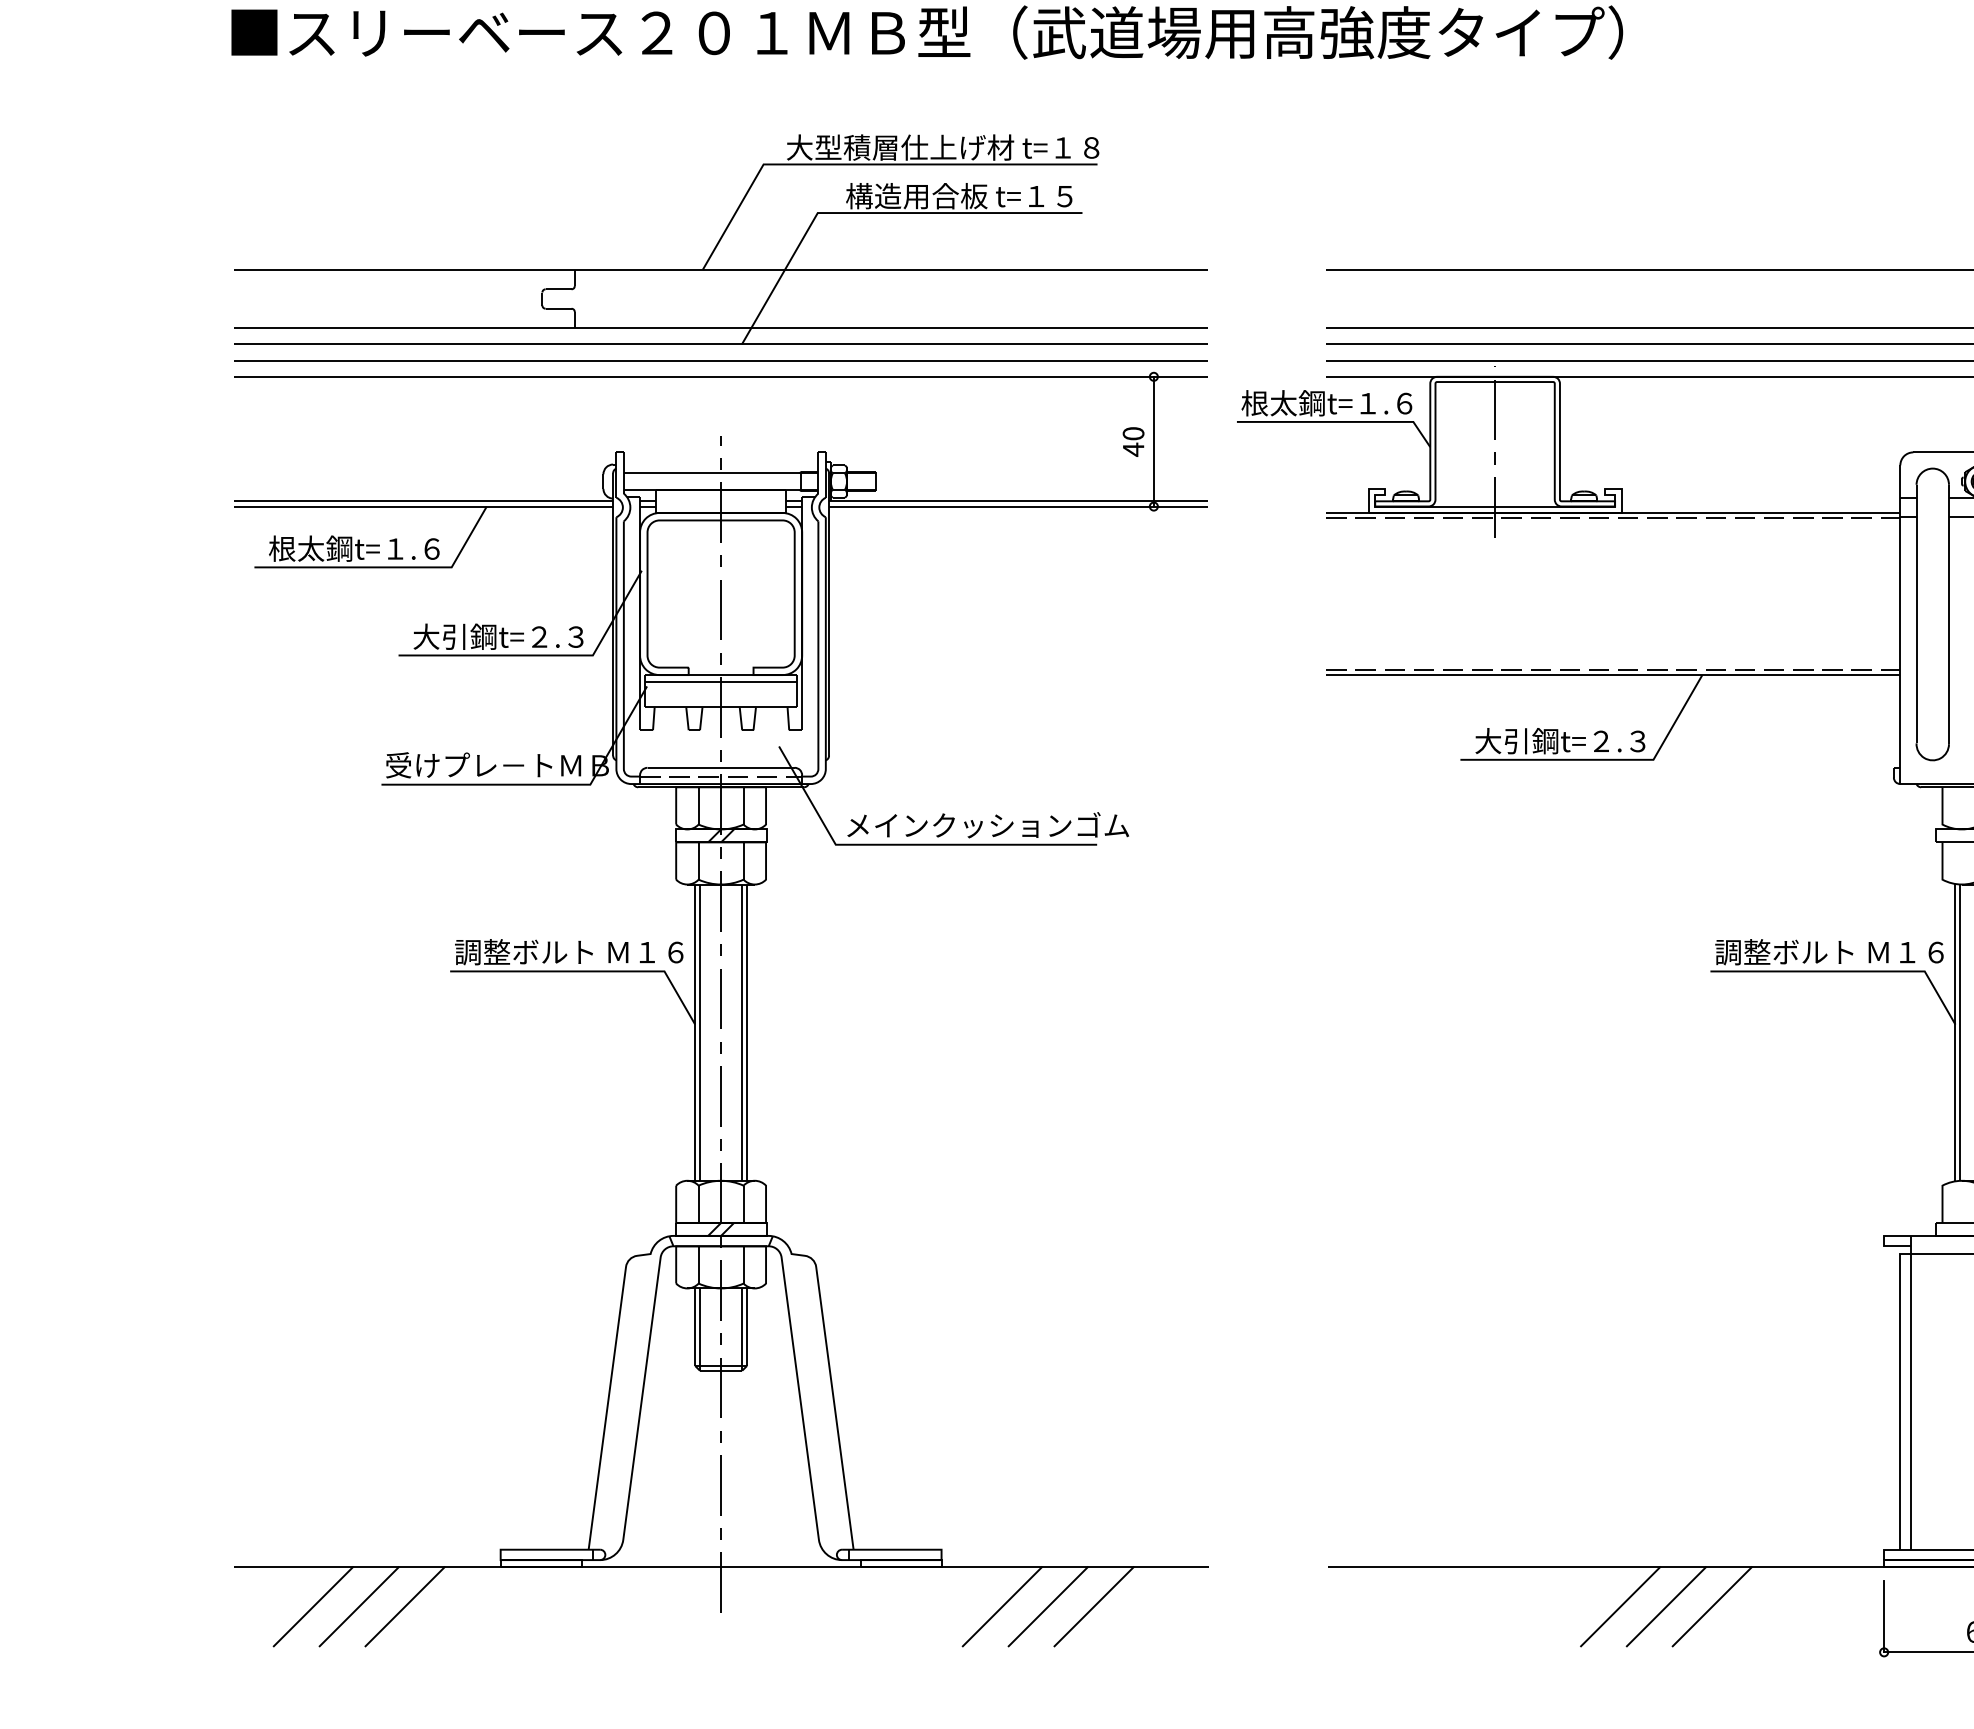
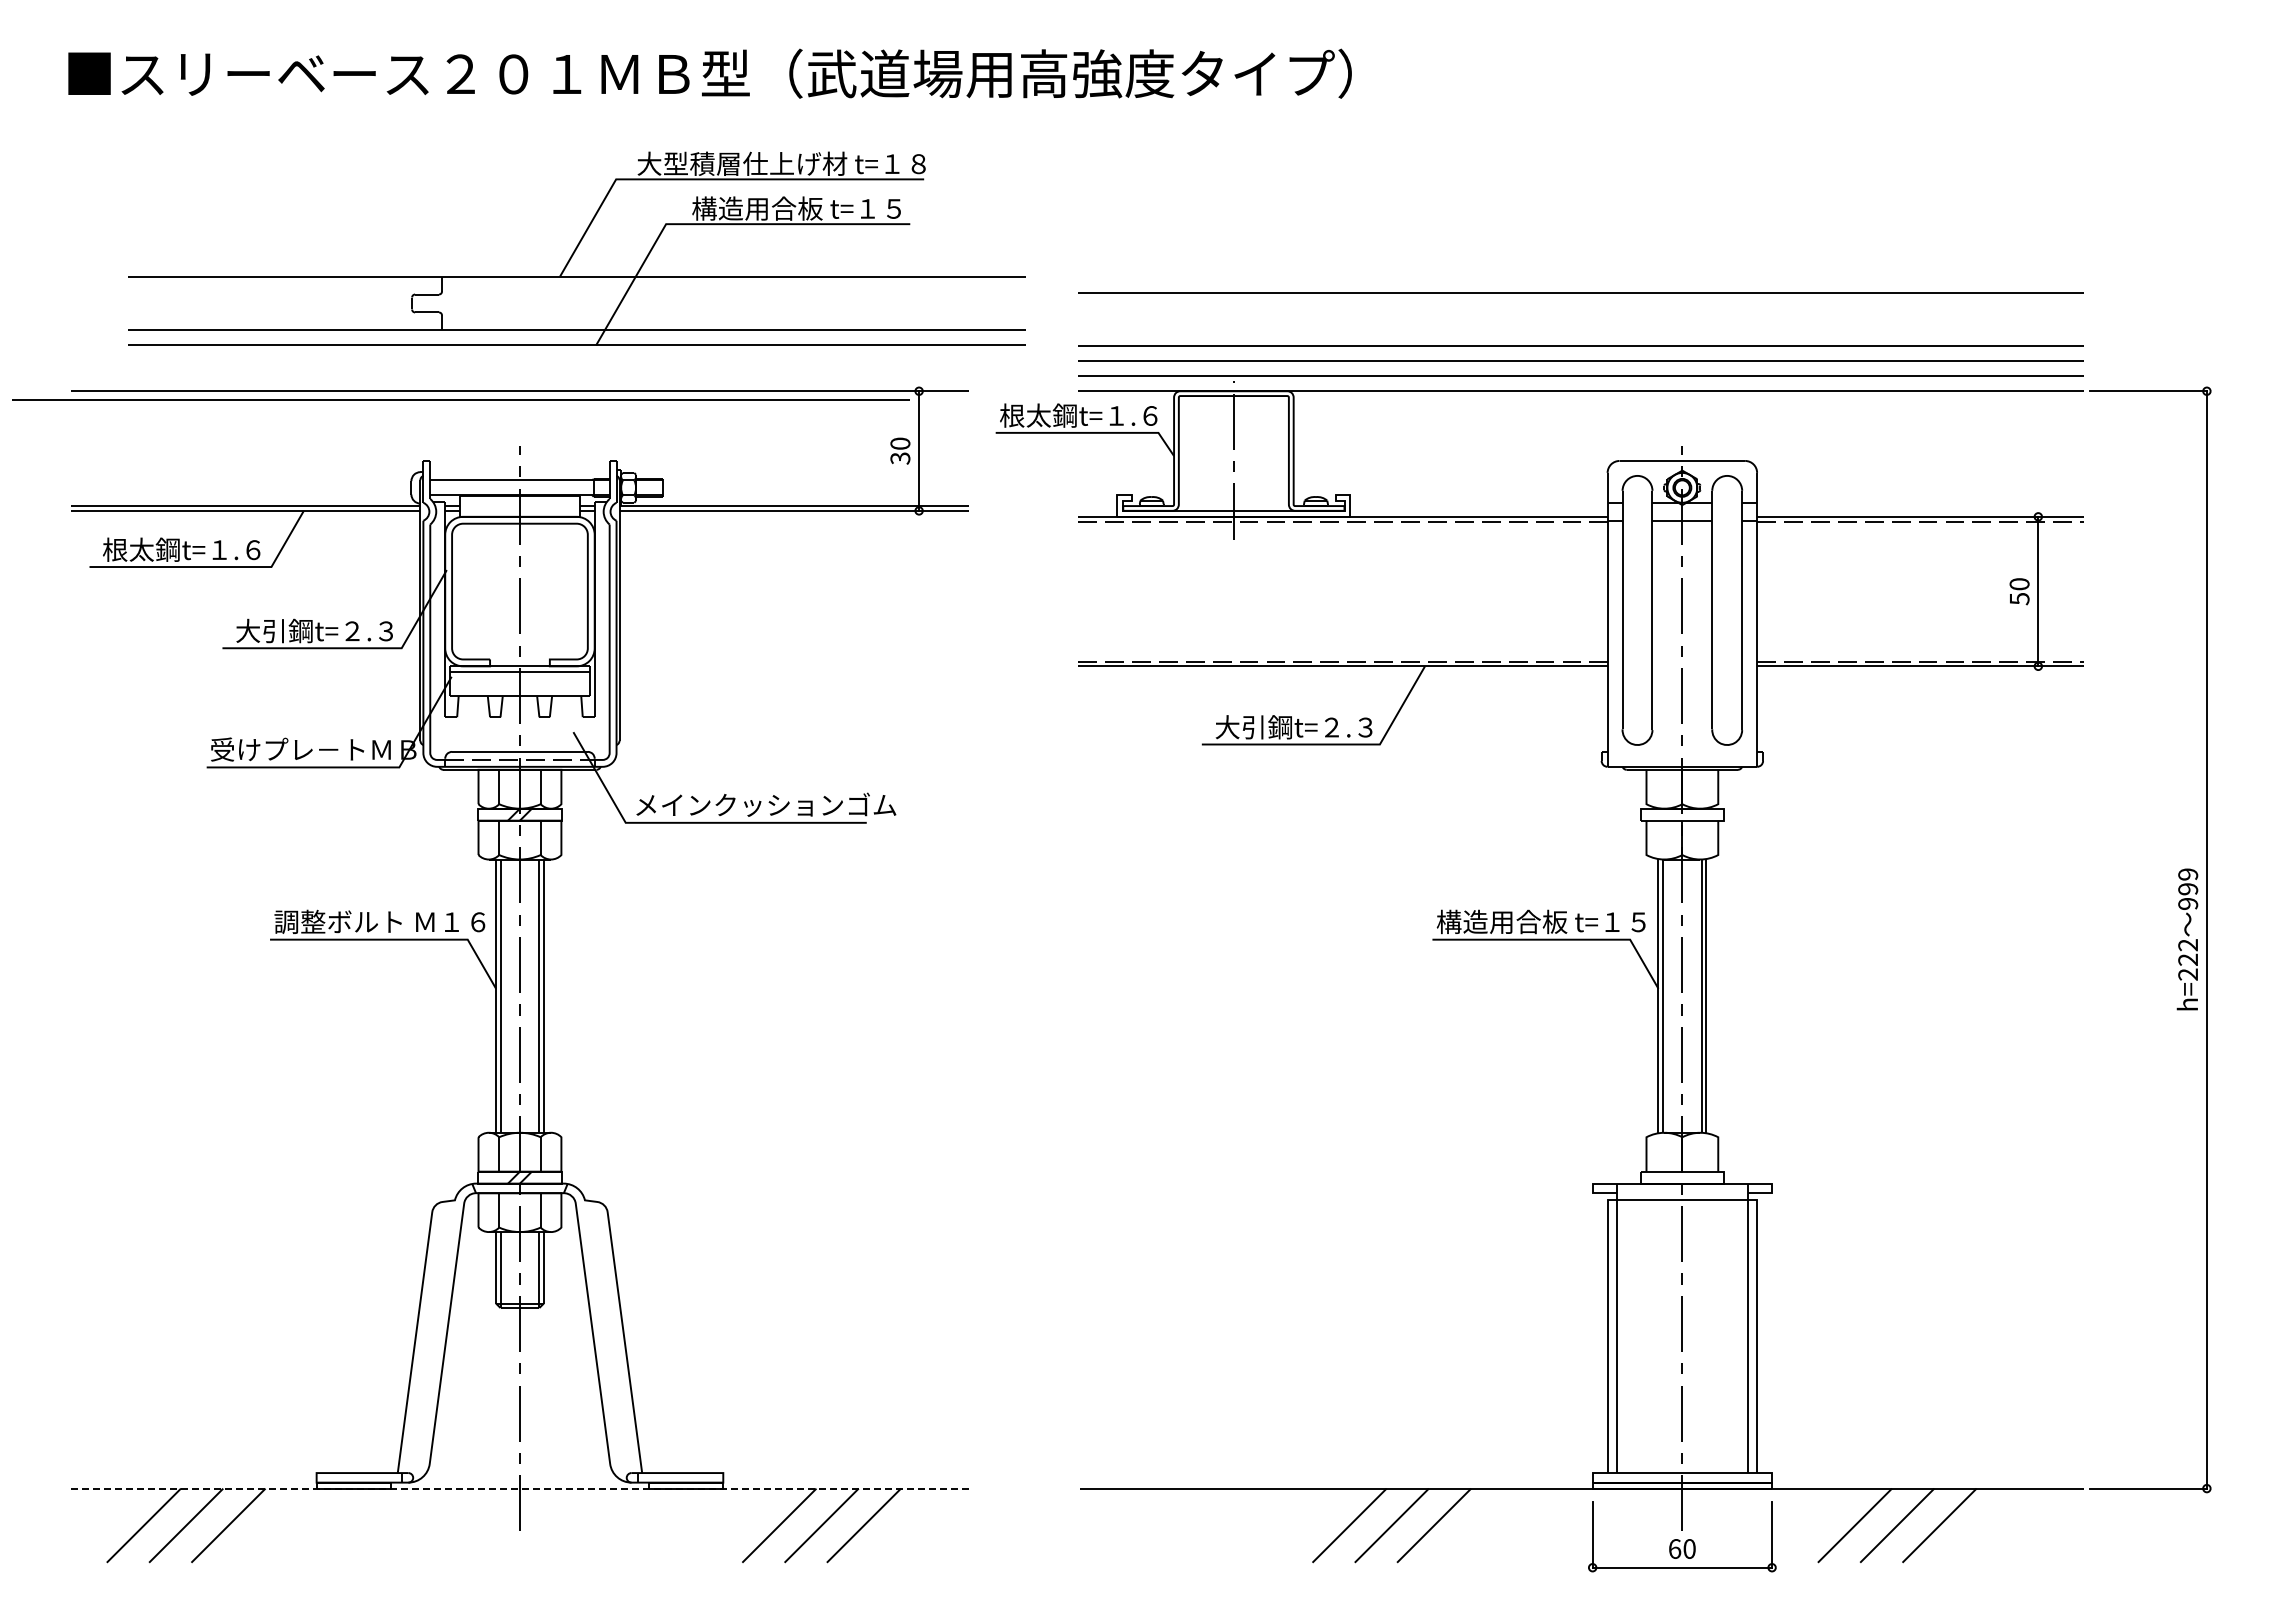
part: (720, 239) -> (576, 248), moved
line: (720, 359) -> (460, 399), moved
text: (1133, 449) -> (900, 458), 40 -> 30
text: (1828, 951) -> (1541, 921), 調整ボルト Ｍ１６ -> 構造用合板 t=１５
line: (721, 1566) -> (520, 1488), solid -> dashed

